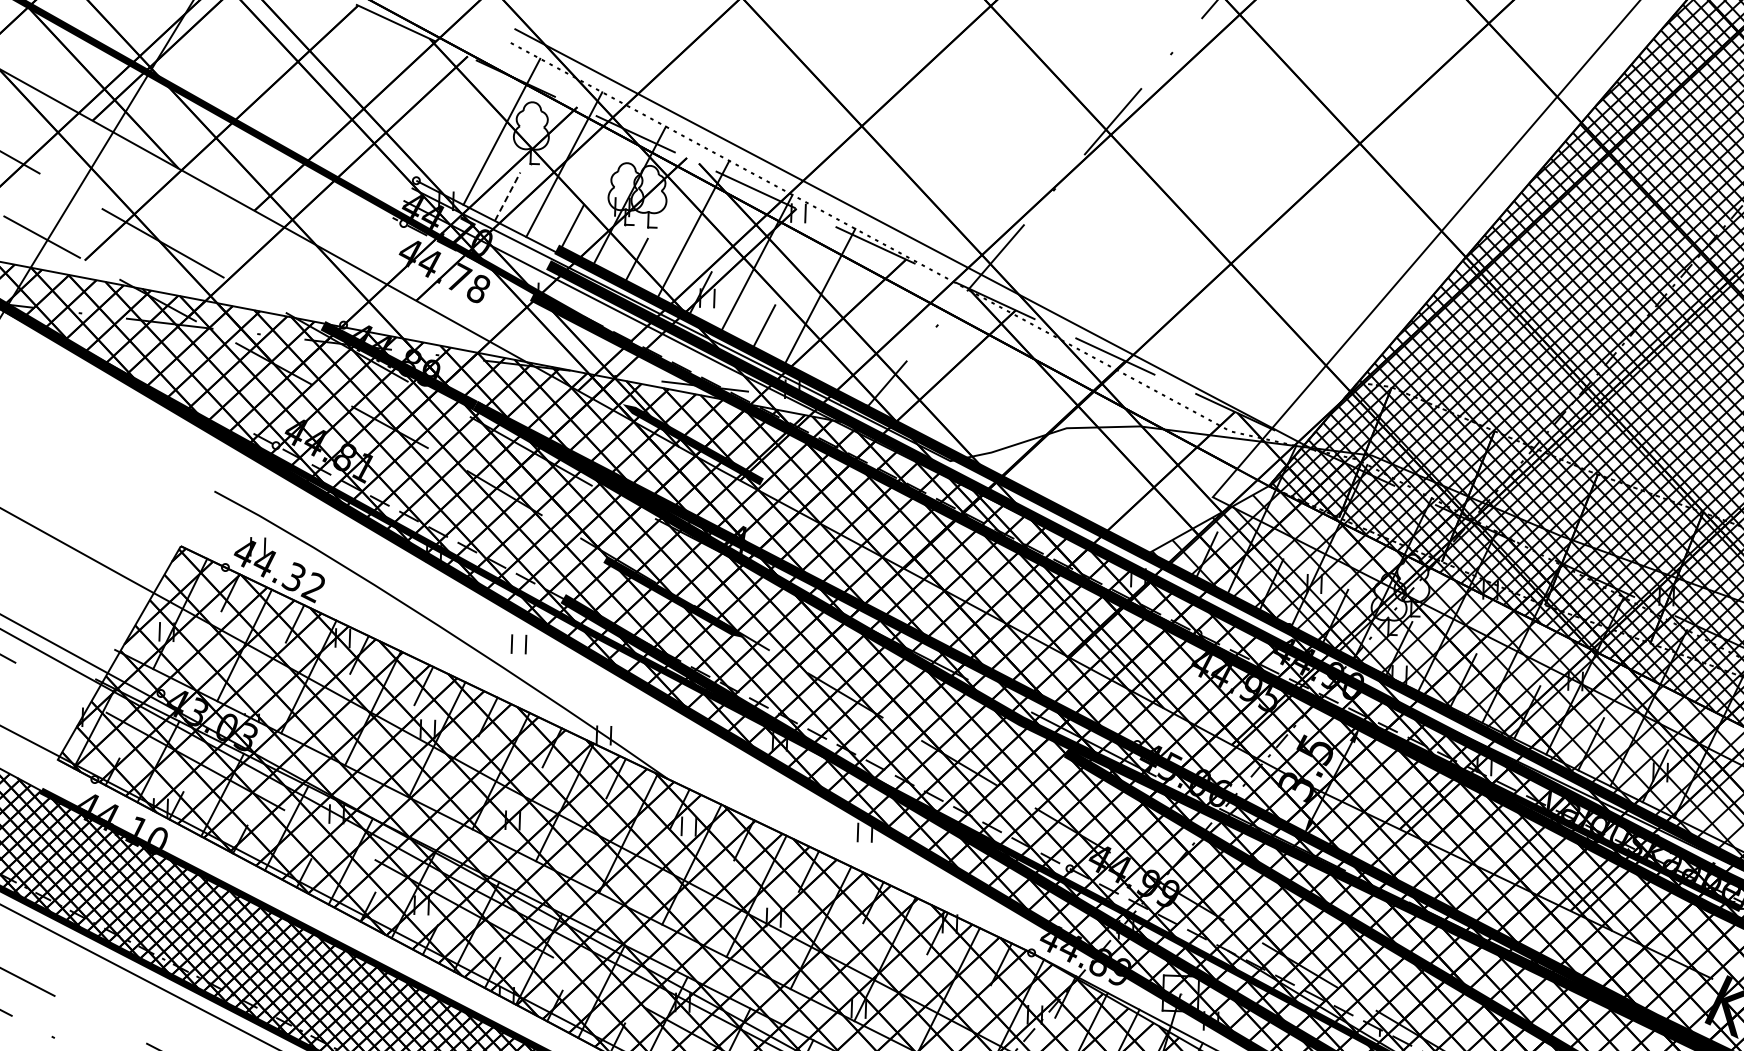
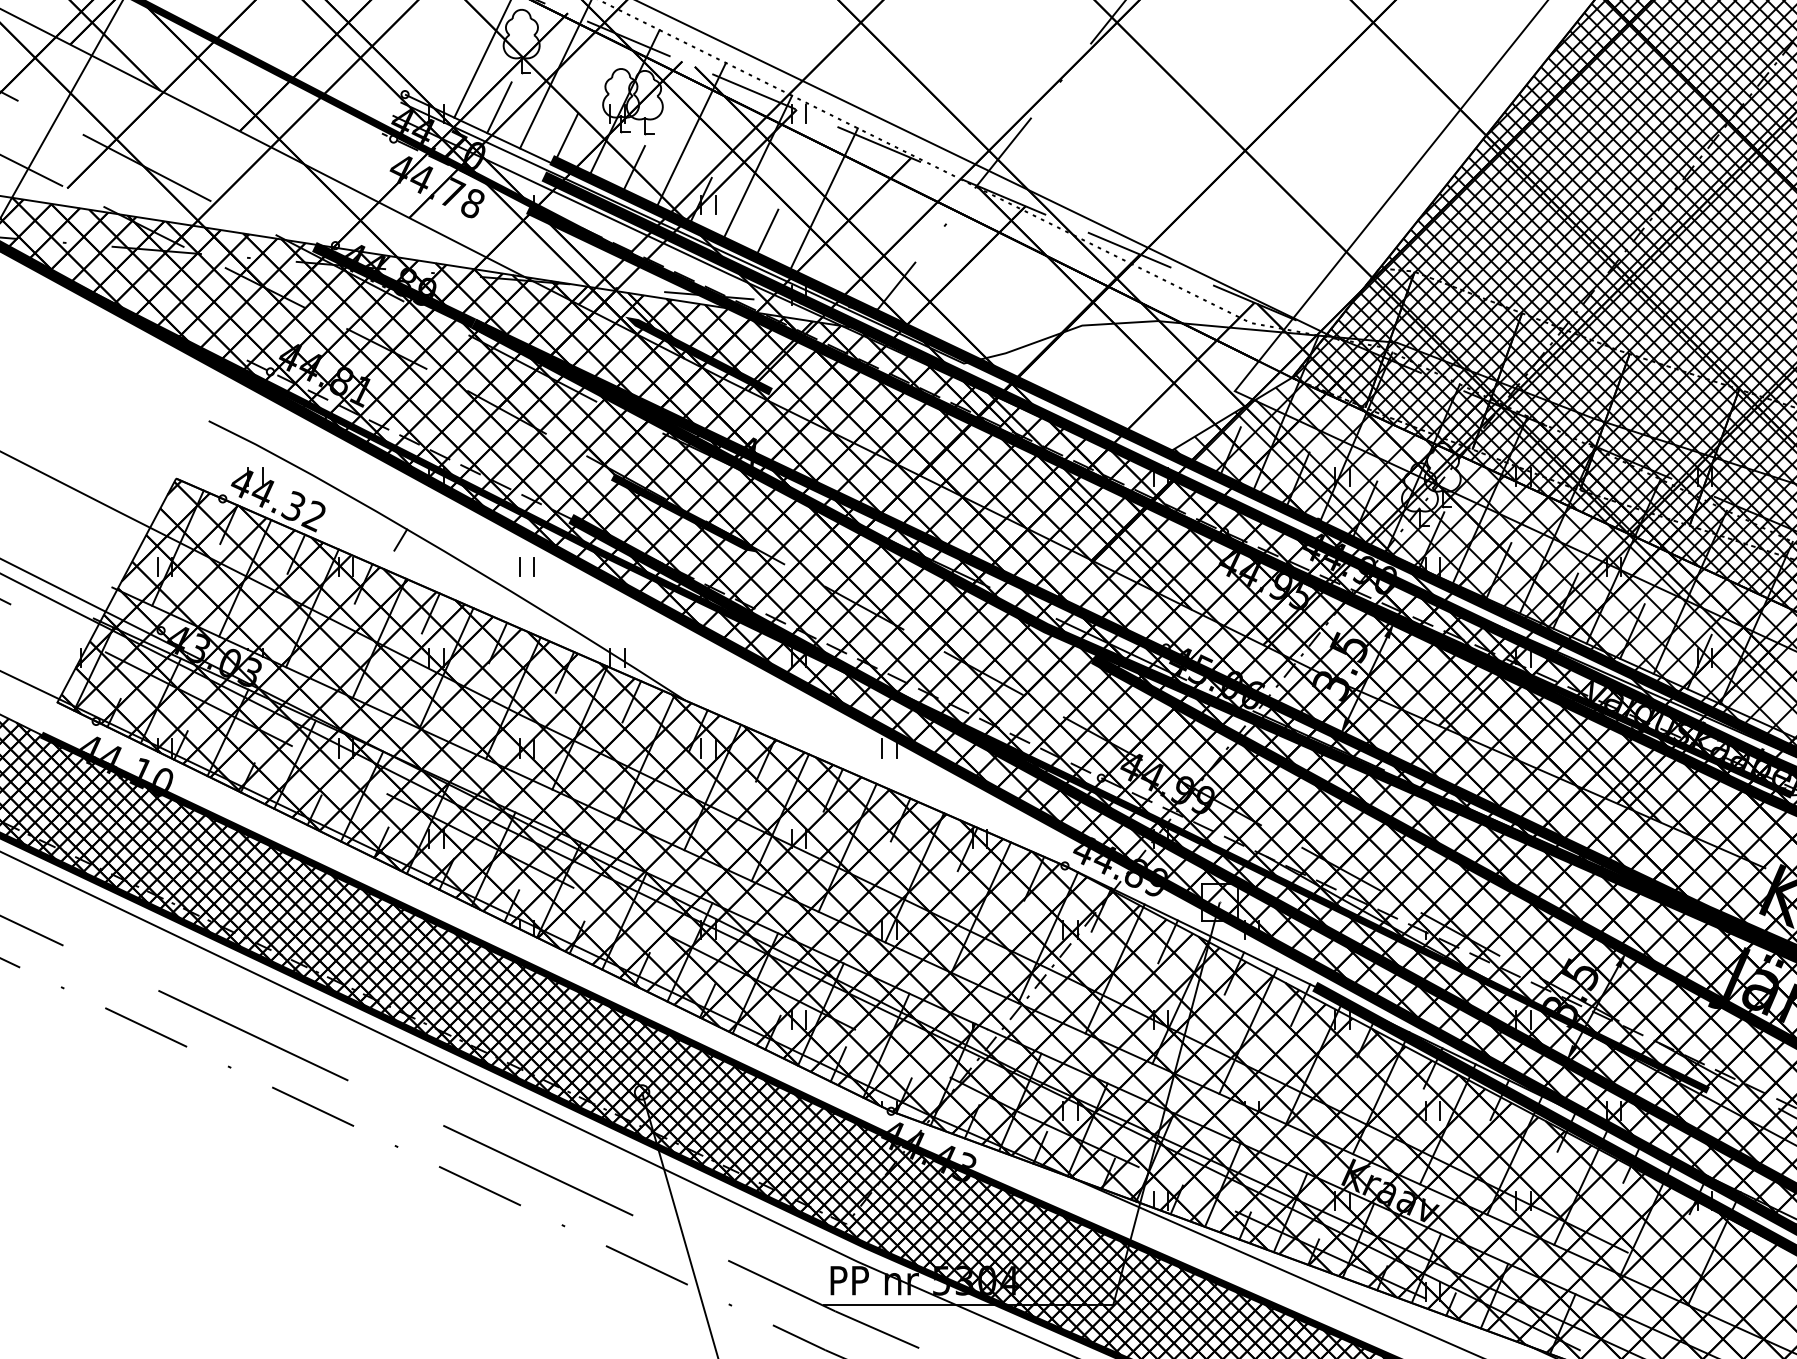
line: (507, 196) -> (499, 107), dashed -> solid
line: (396, 613) -> (400, 539), added

